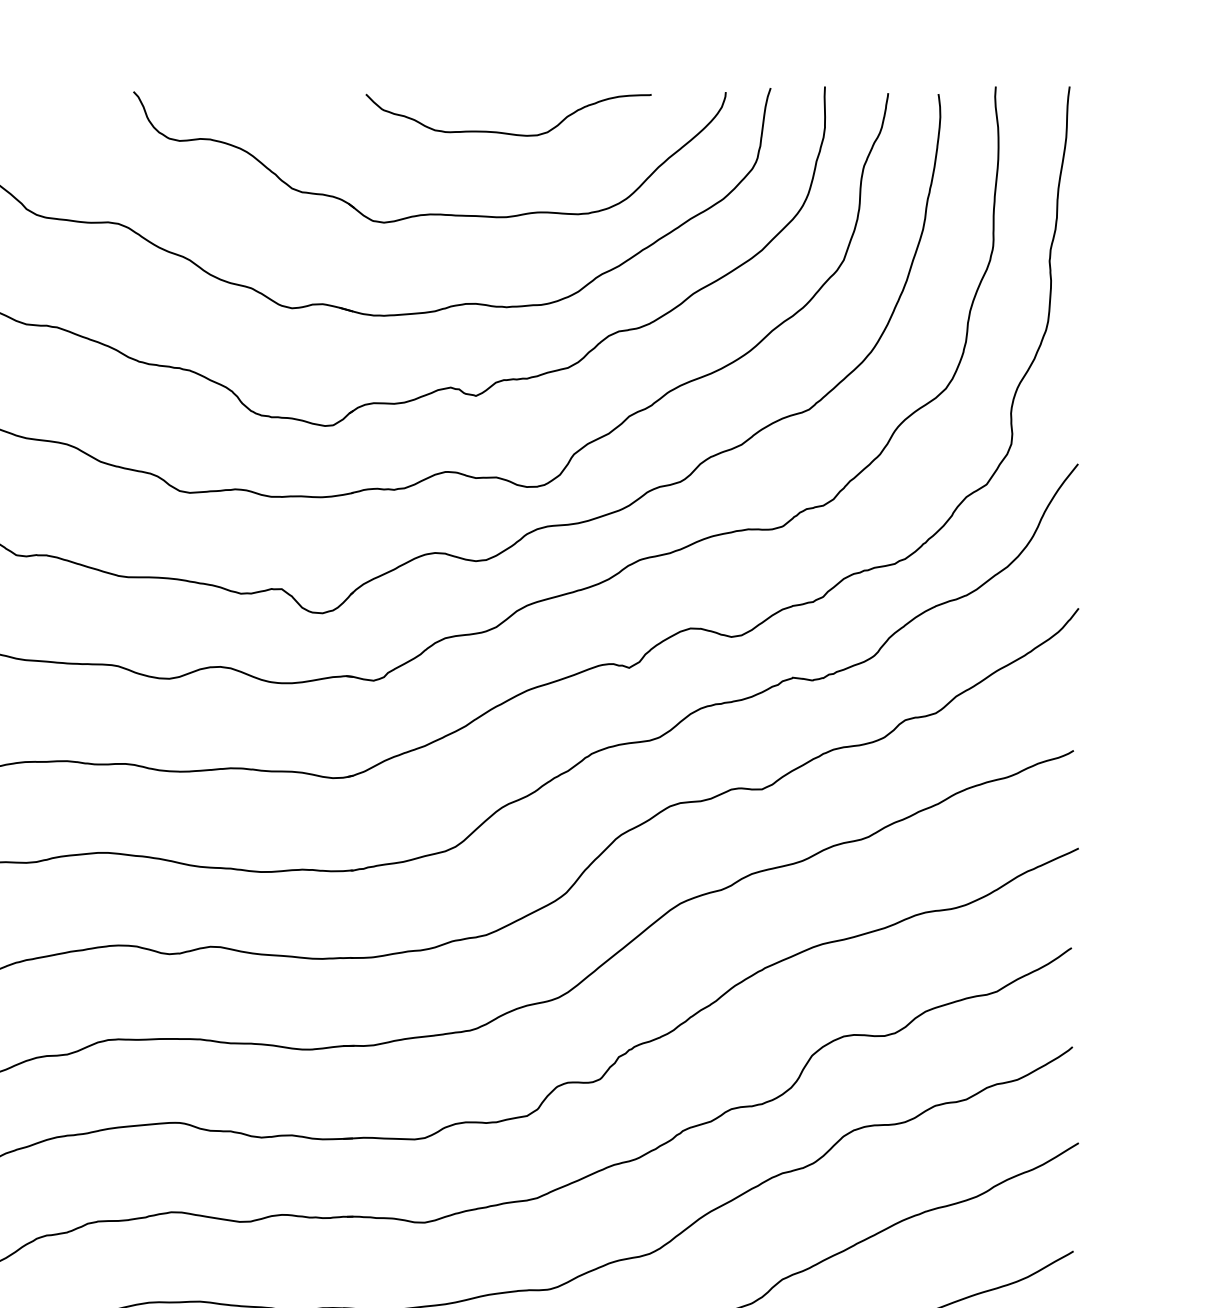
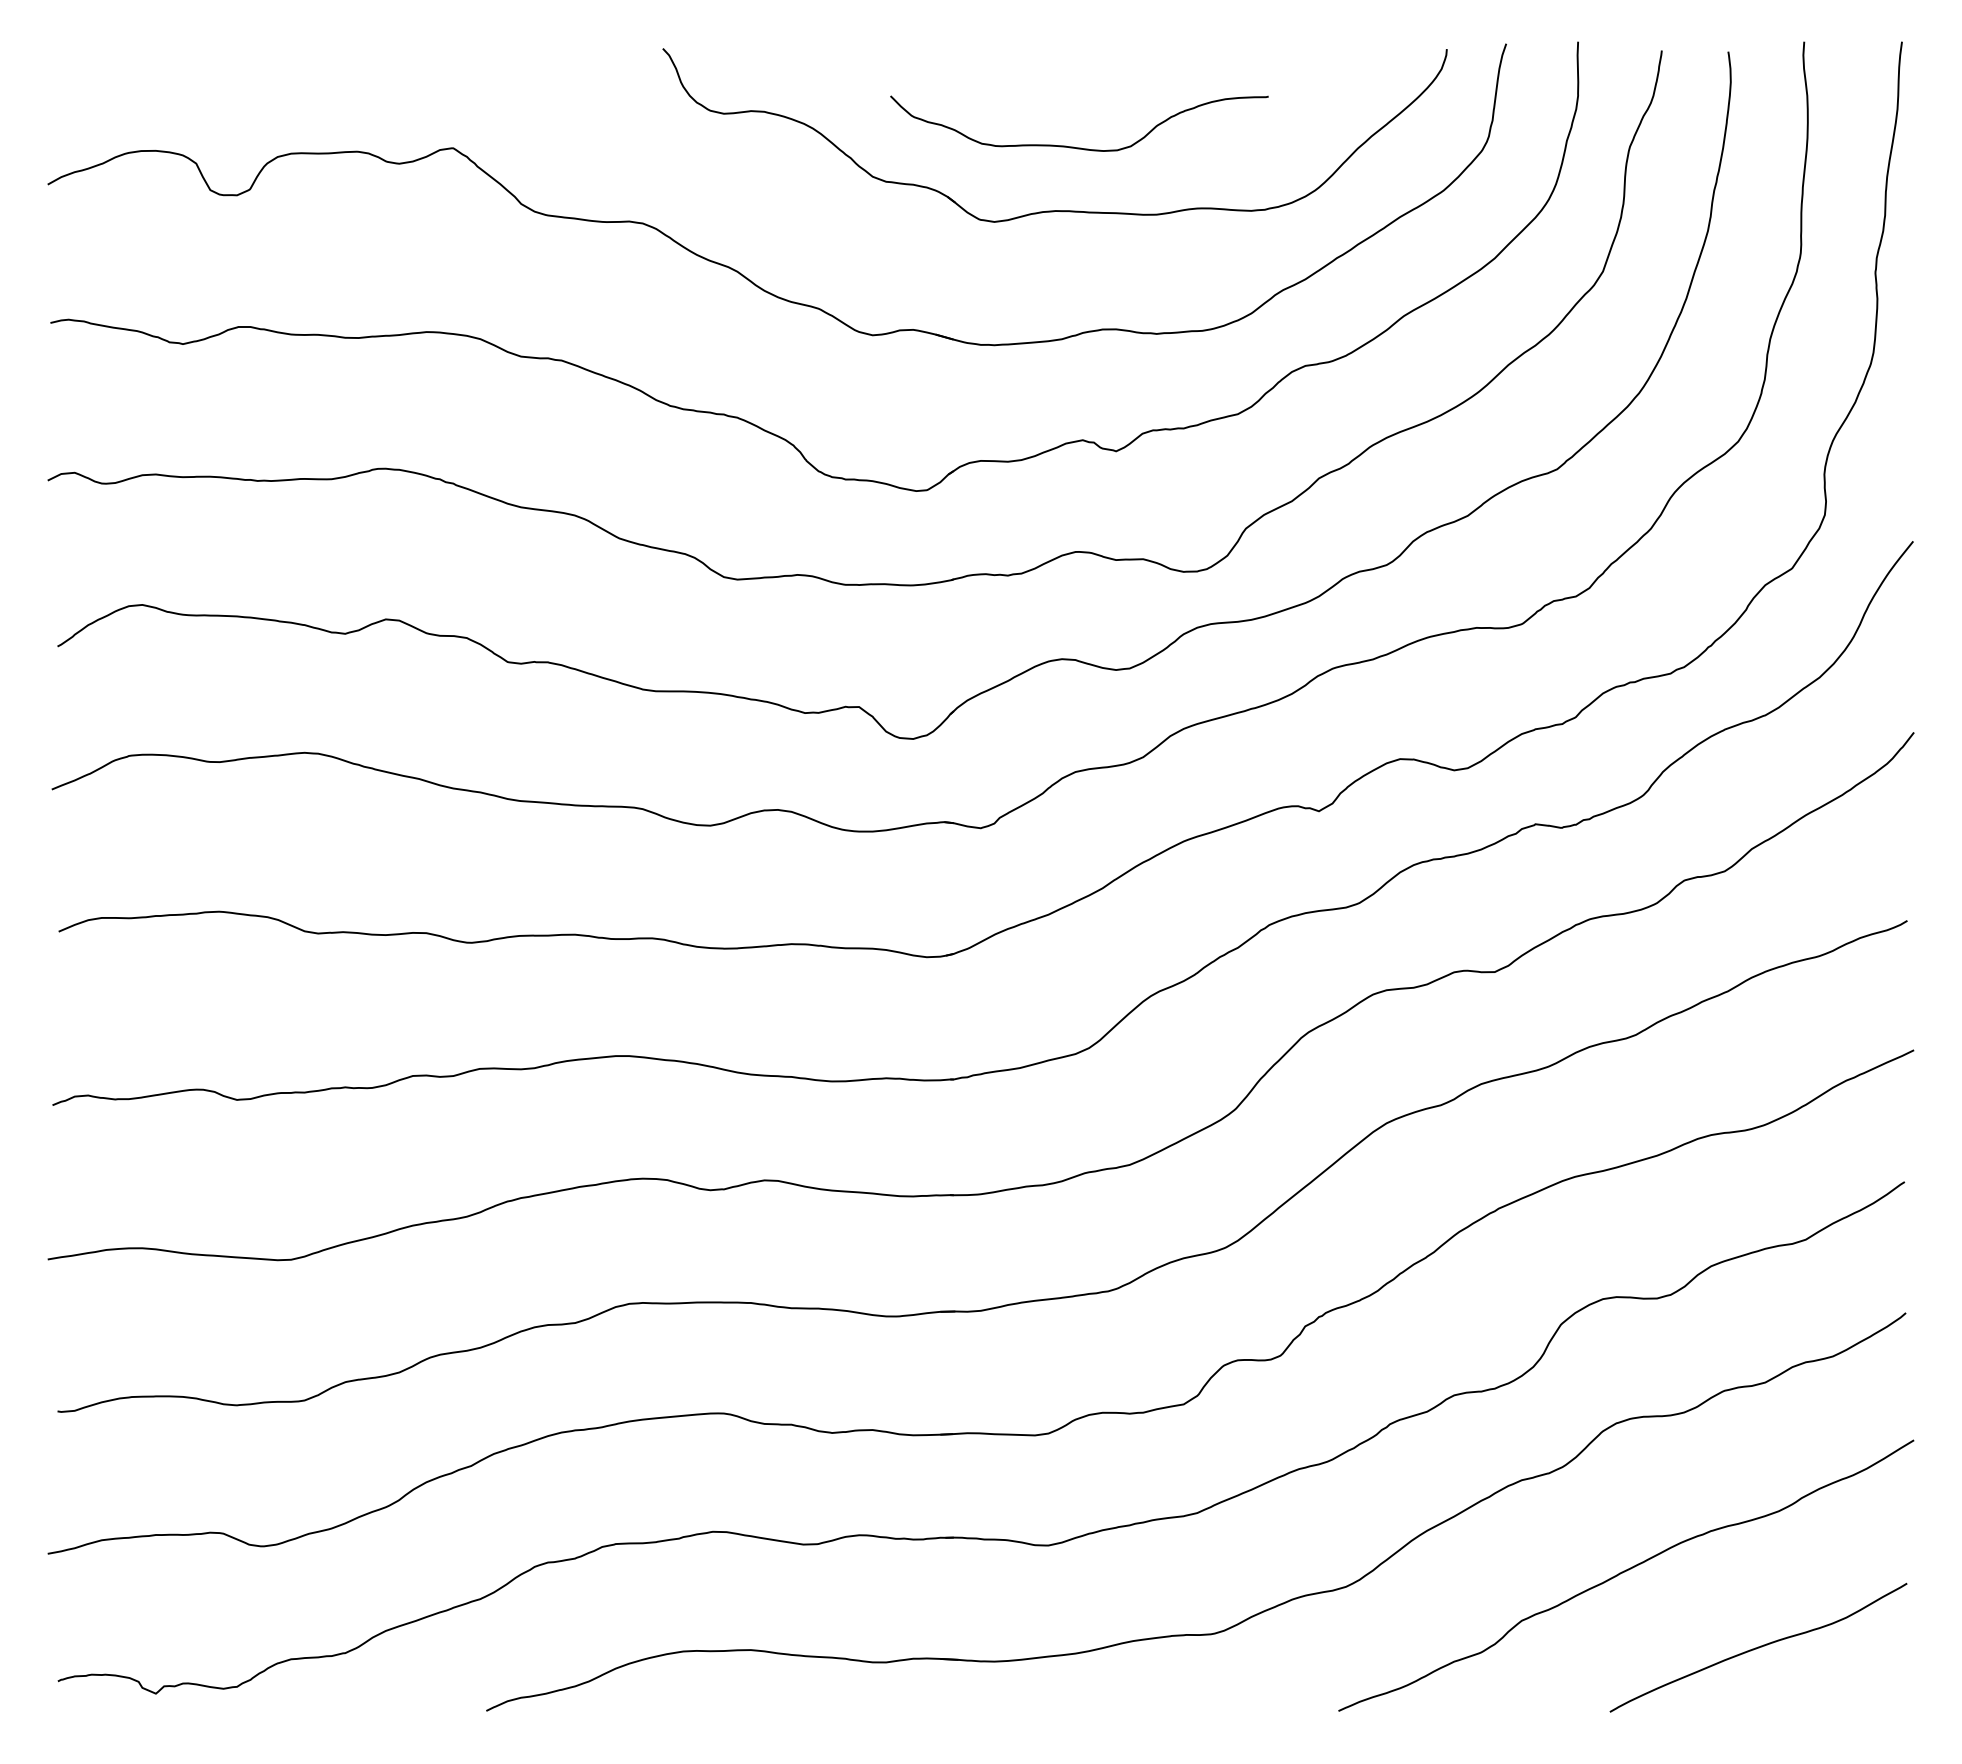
curve: (504, 132) -> (1073, 146), moved

